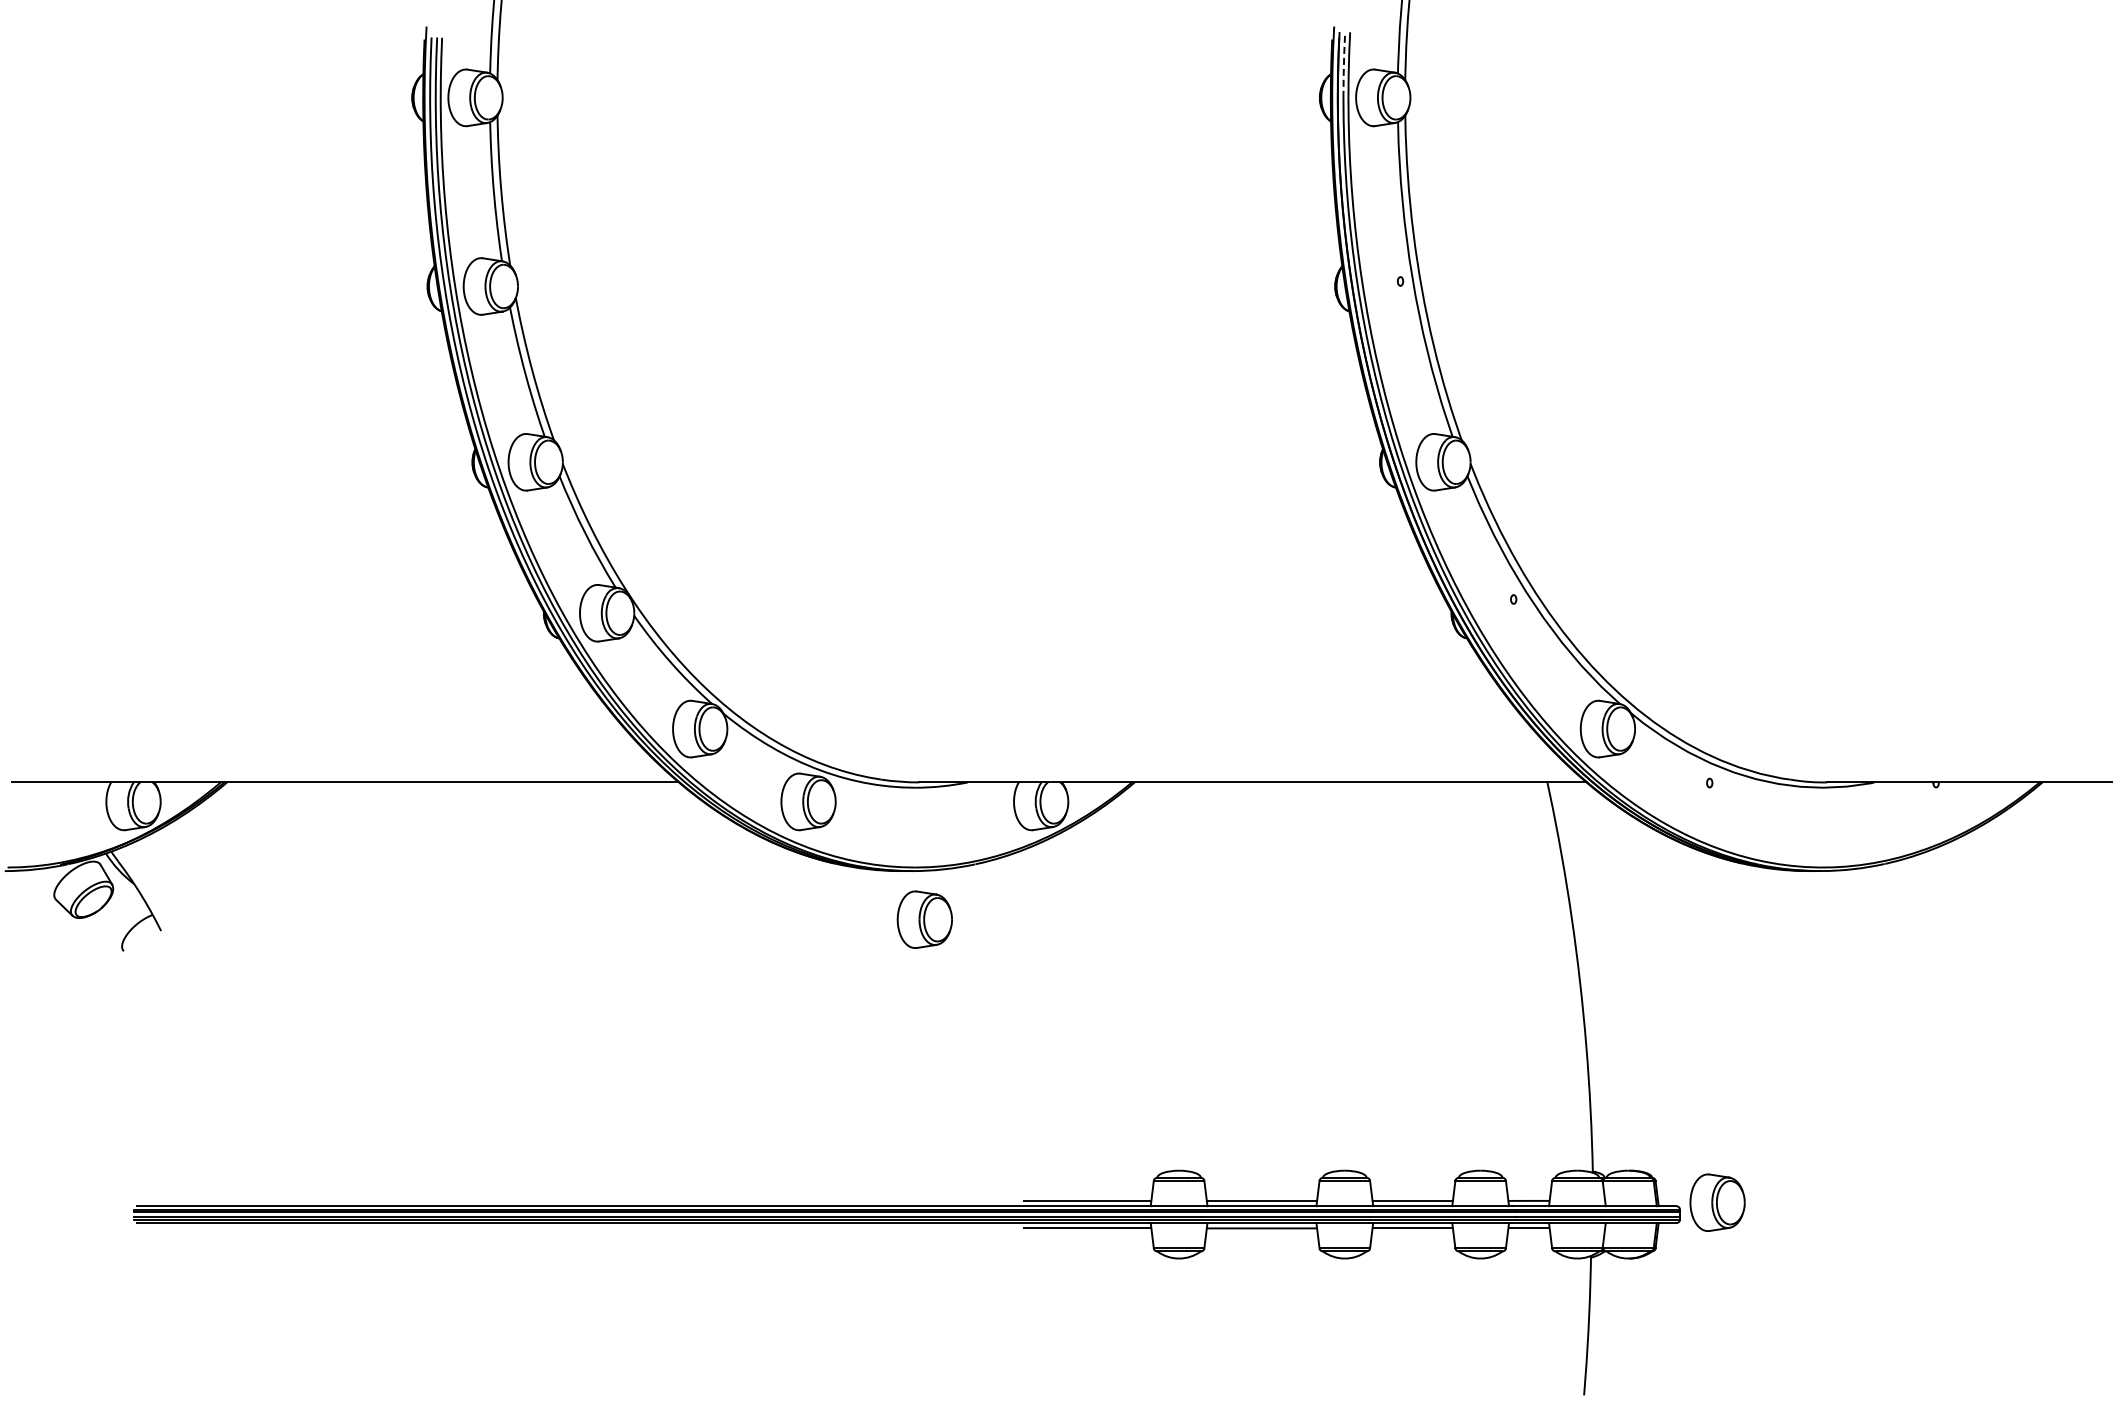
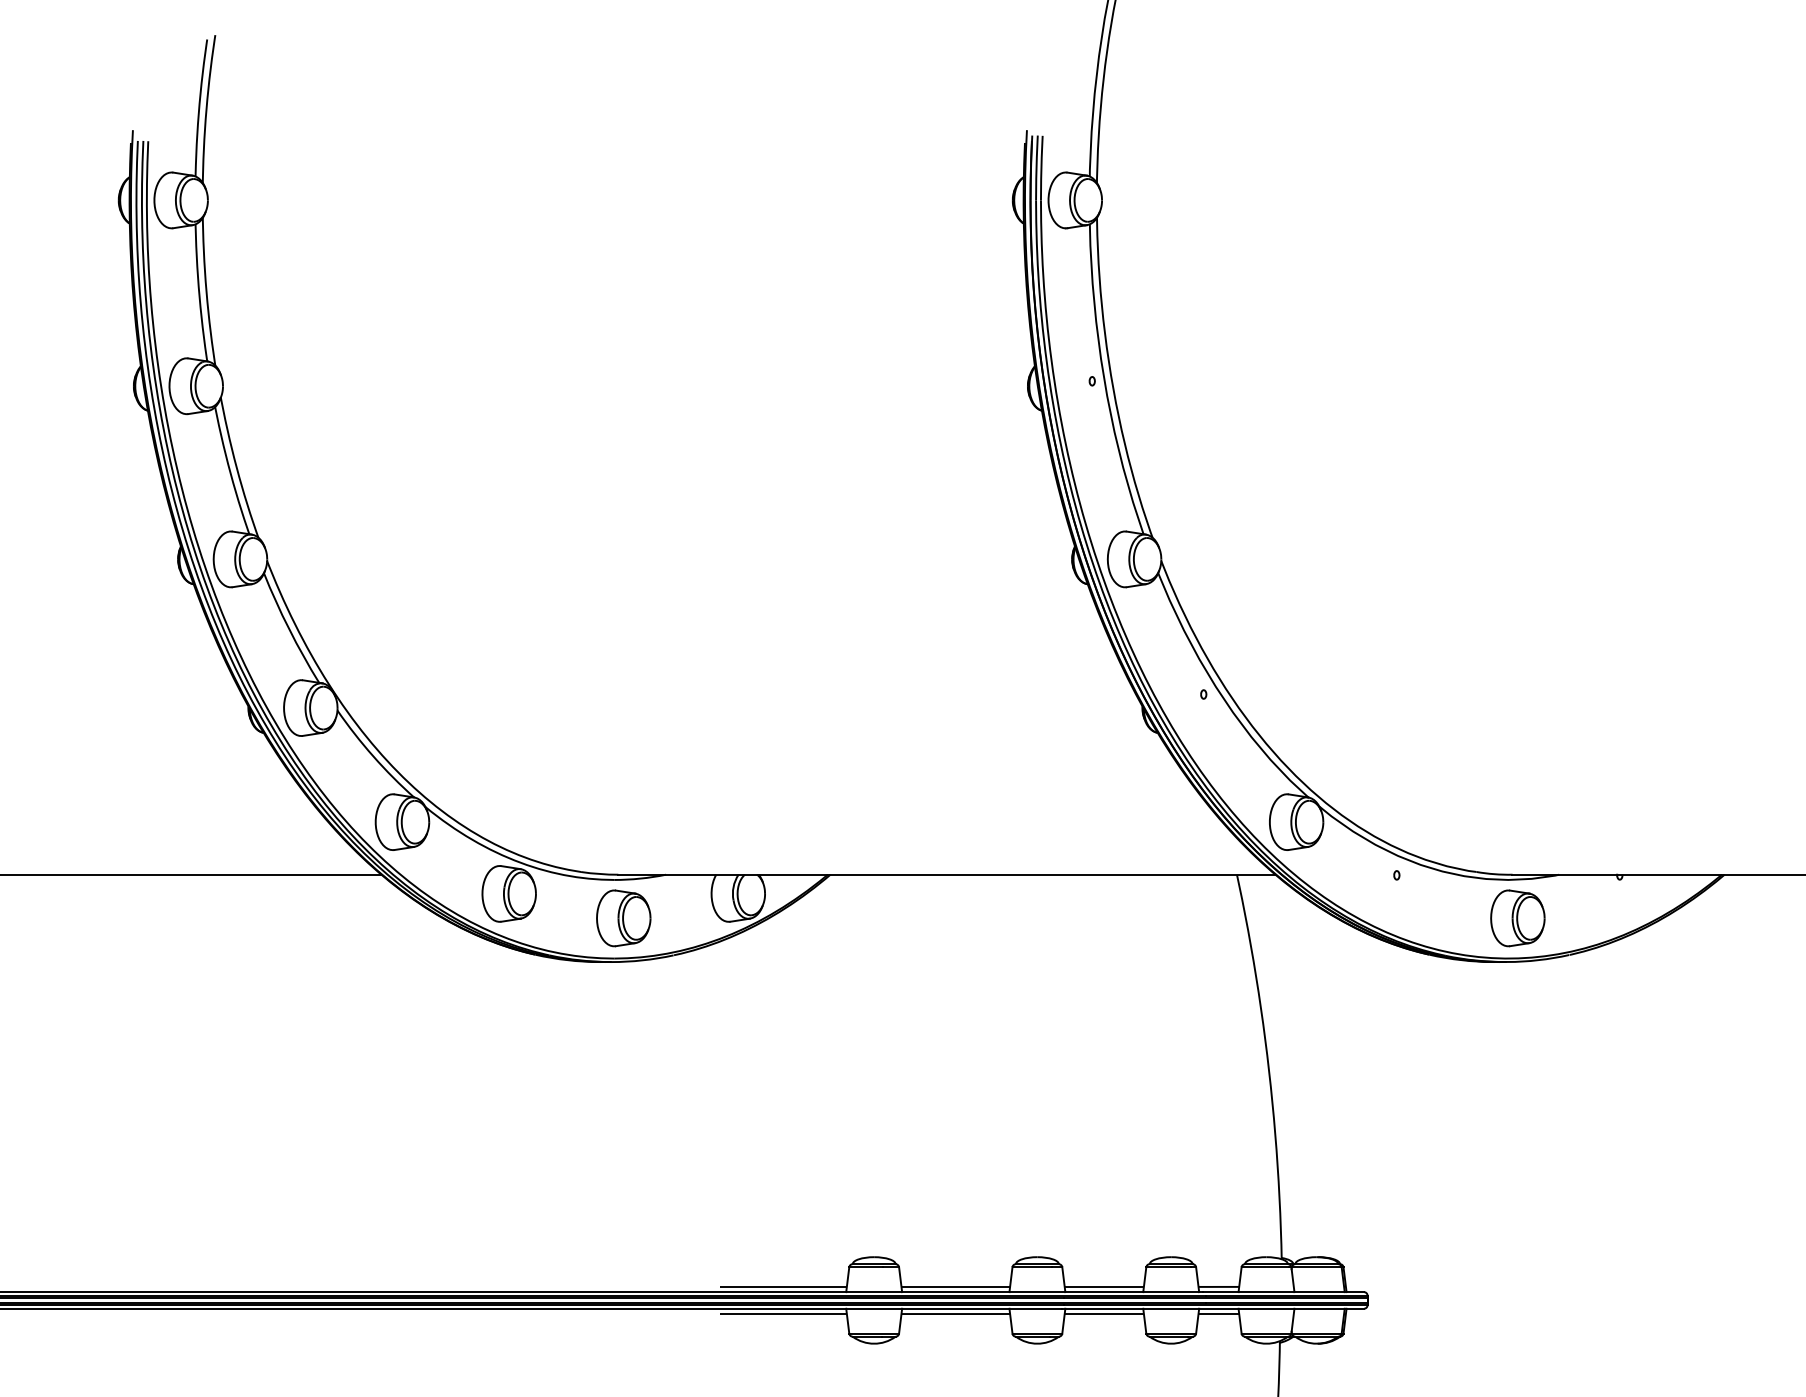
line: (1343, 64) -> (1036, 167), dashed -> solid
part: (924, 919) -> (623, 918), moved
part: (1717, 1202) -> (1517, 918), moved

